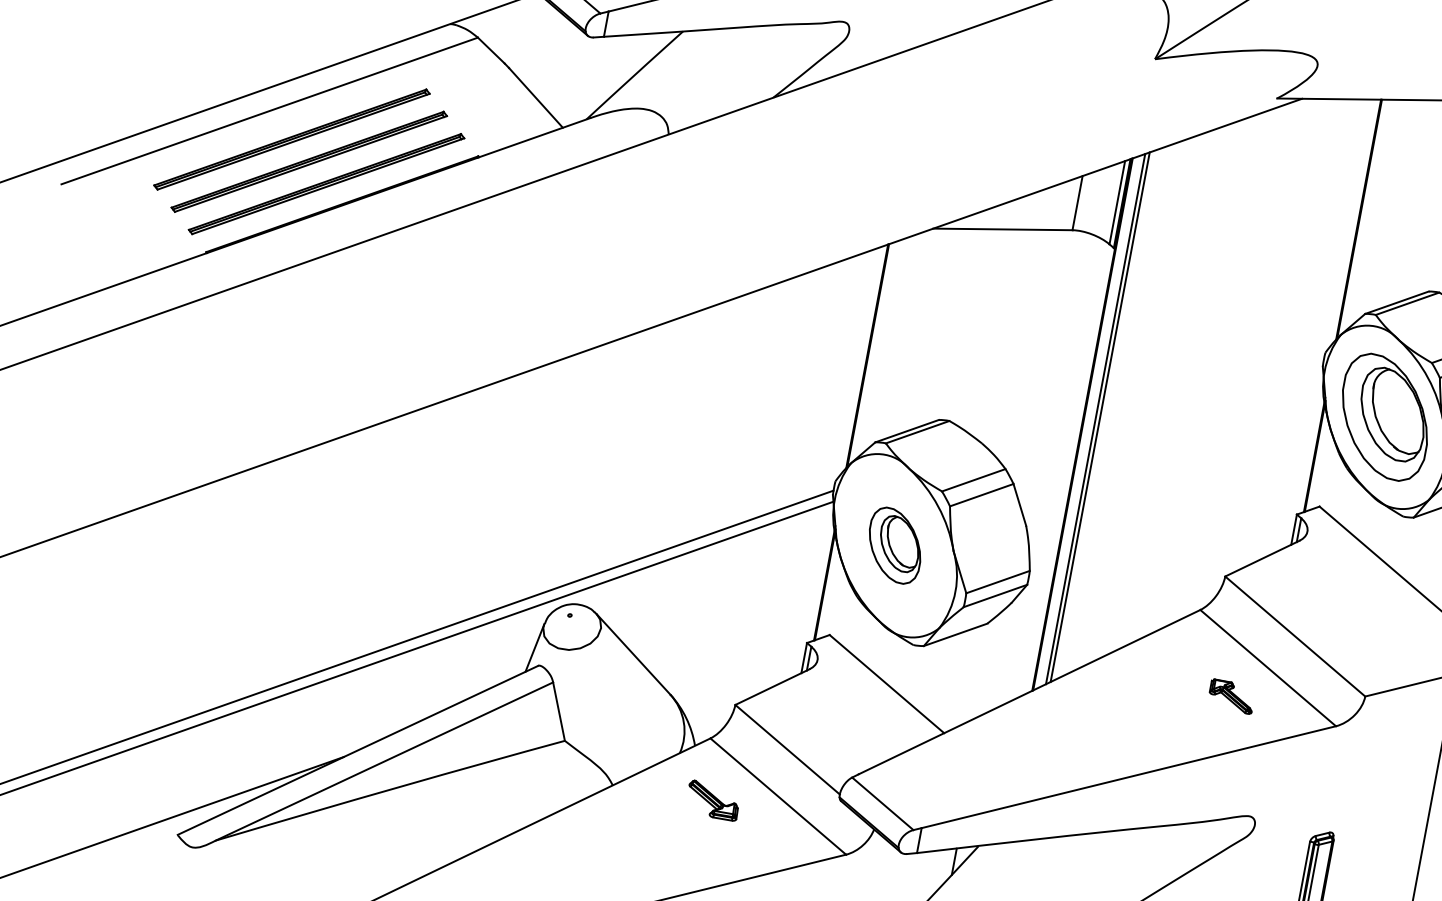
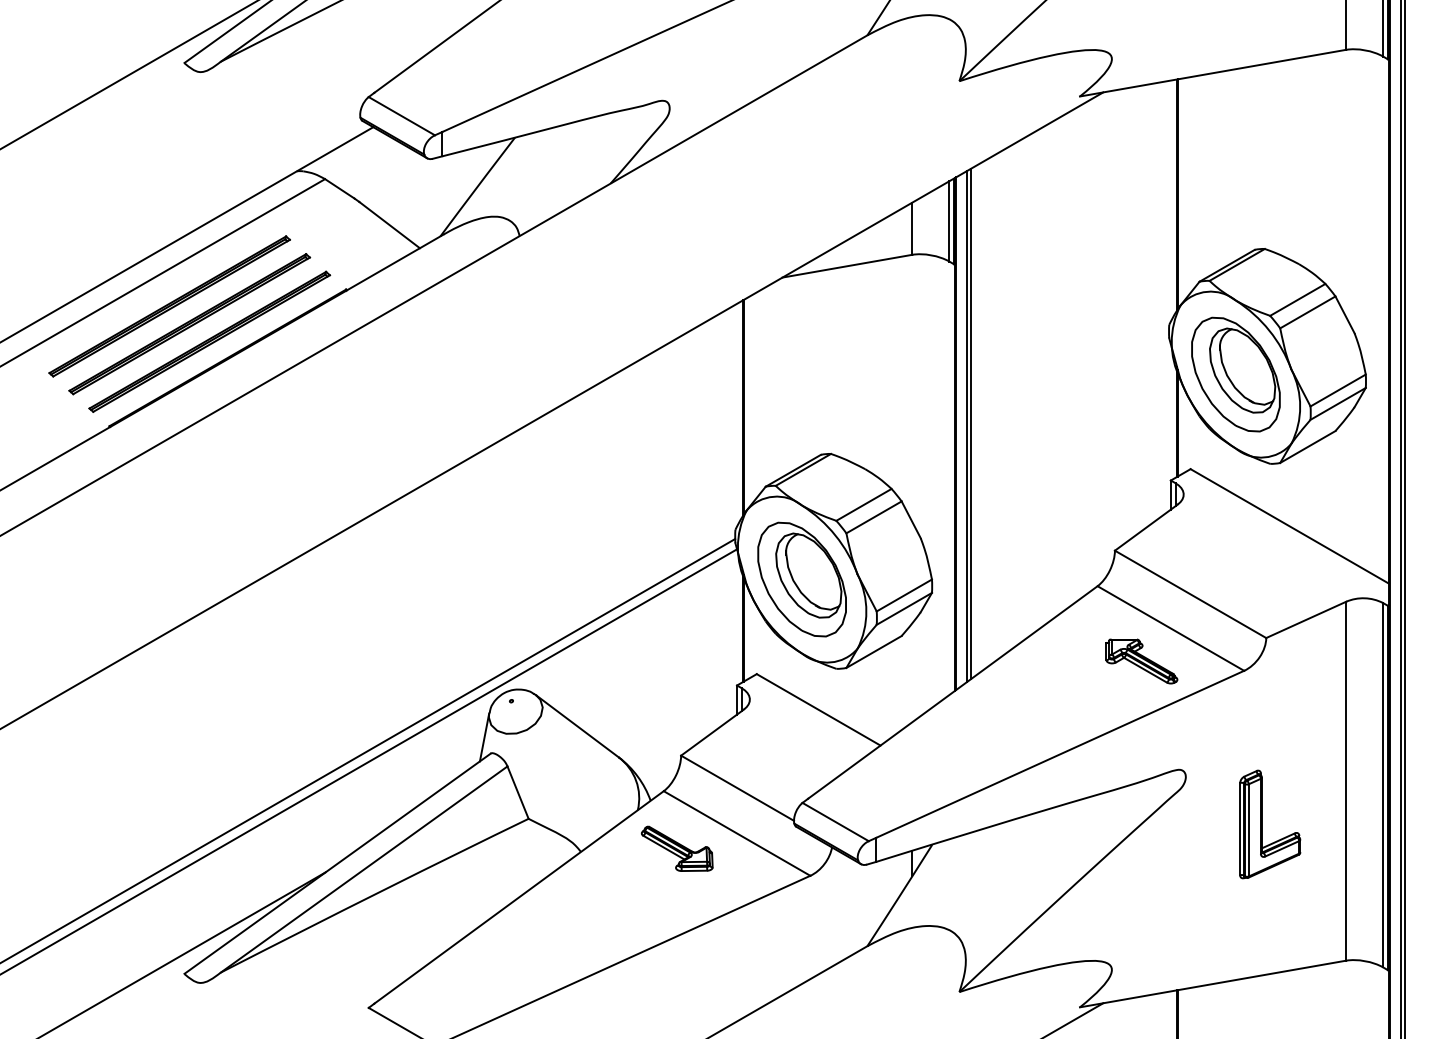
part: (894, 545) -> (801, 579), size x1.67
part: (1231, 696) -> (1141, 661), size x1.67
part: (712, 800) -> (676, 848), size x1.43

